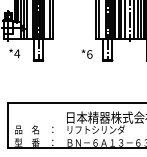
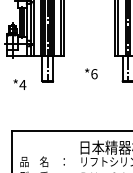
text: (14, 53) -> (19, 84), moved
text: (86, 53) -> (90, 73), moved

